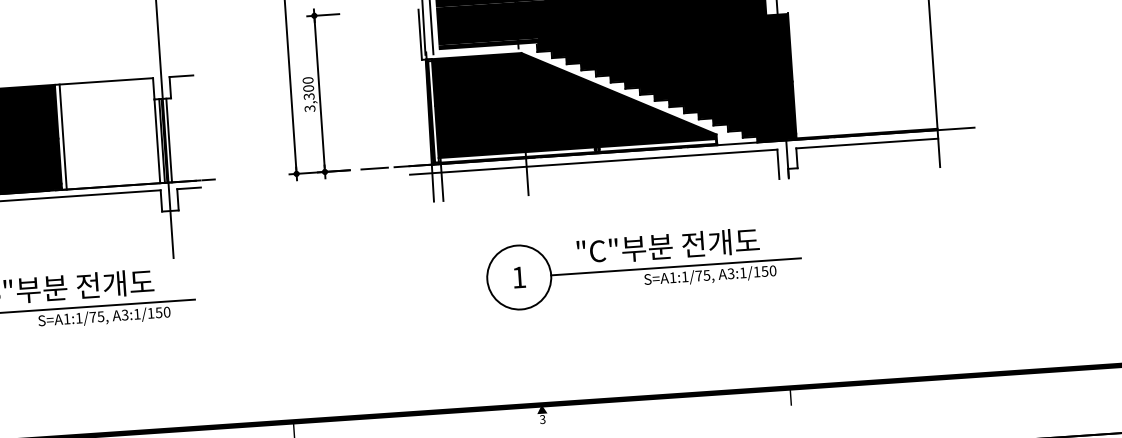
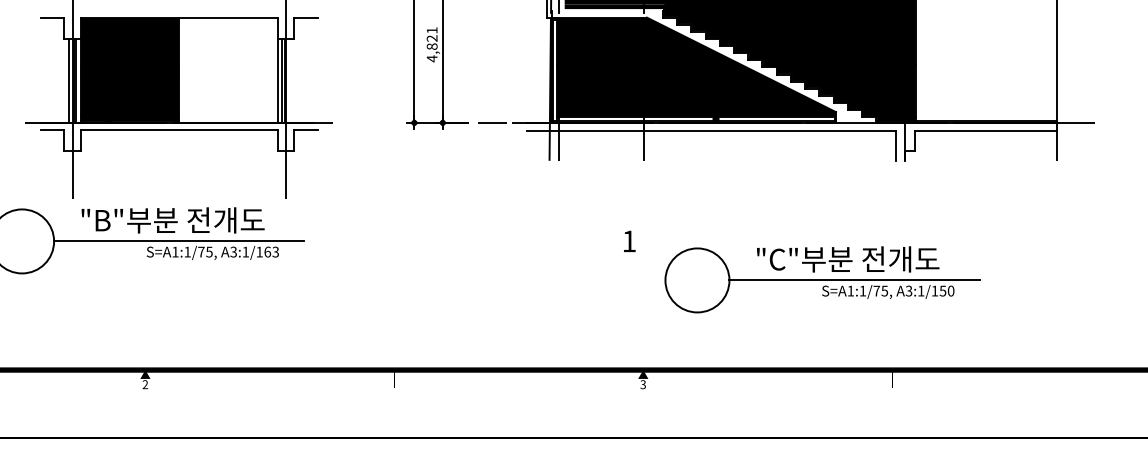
text: (308, 94) -> (431, 44), 3,300 -> 4,821
line: (63, 136) -> (184, 69), removed
line: (169, 140) -> (289, 80), removed
part: (643, 268) -> (822, 279), moved
text: (162, 311) -> (271, 251), A3:1/150 -> A3:1/163

